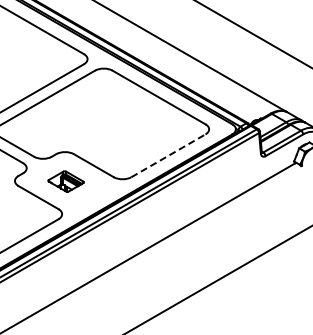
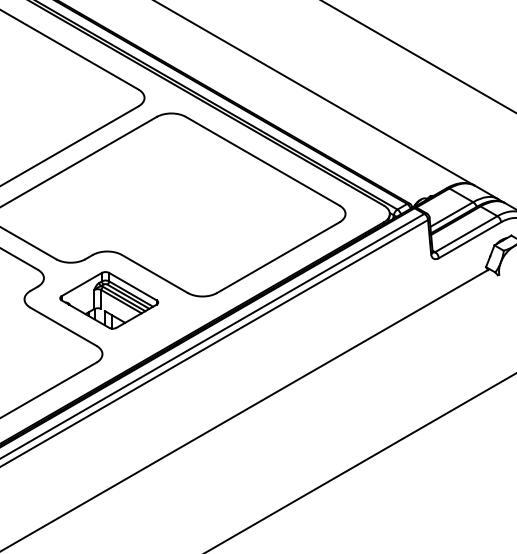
line: (168, 155) -> (278, 257), dashed -> solid
part: (65, 181) -> (108, 300), size x1.67

